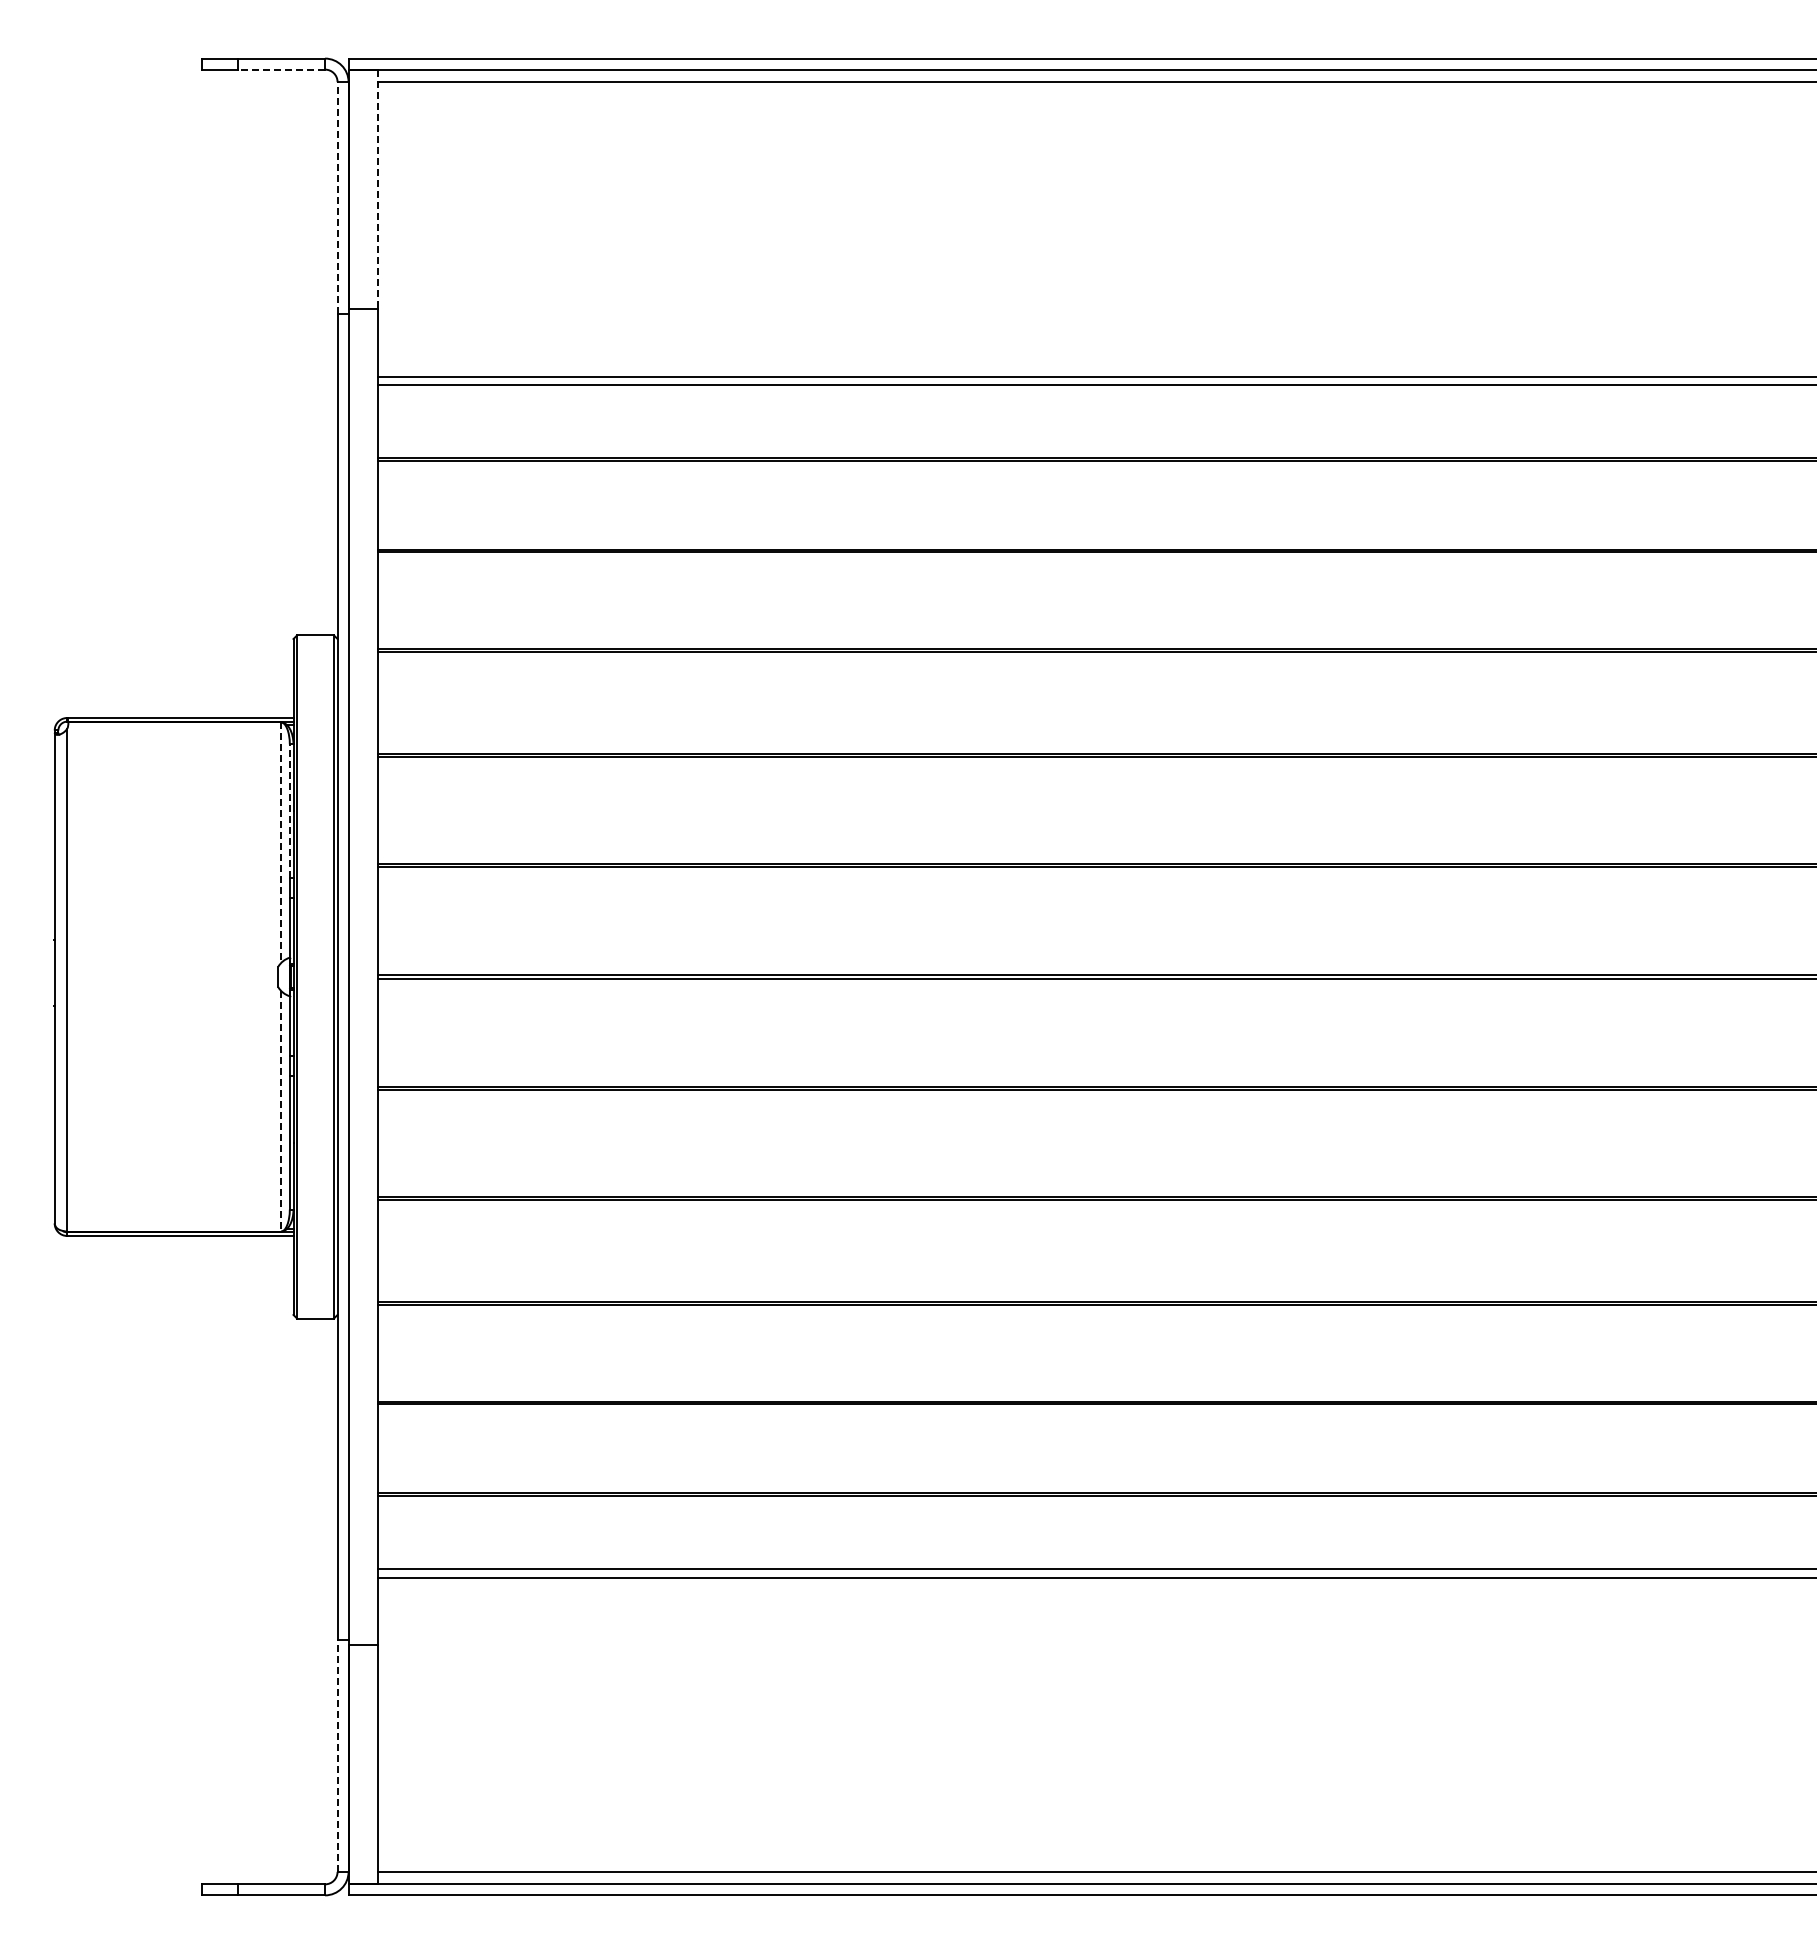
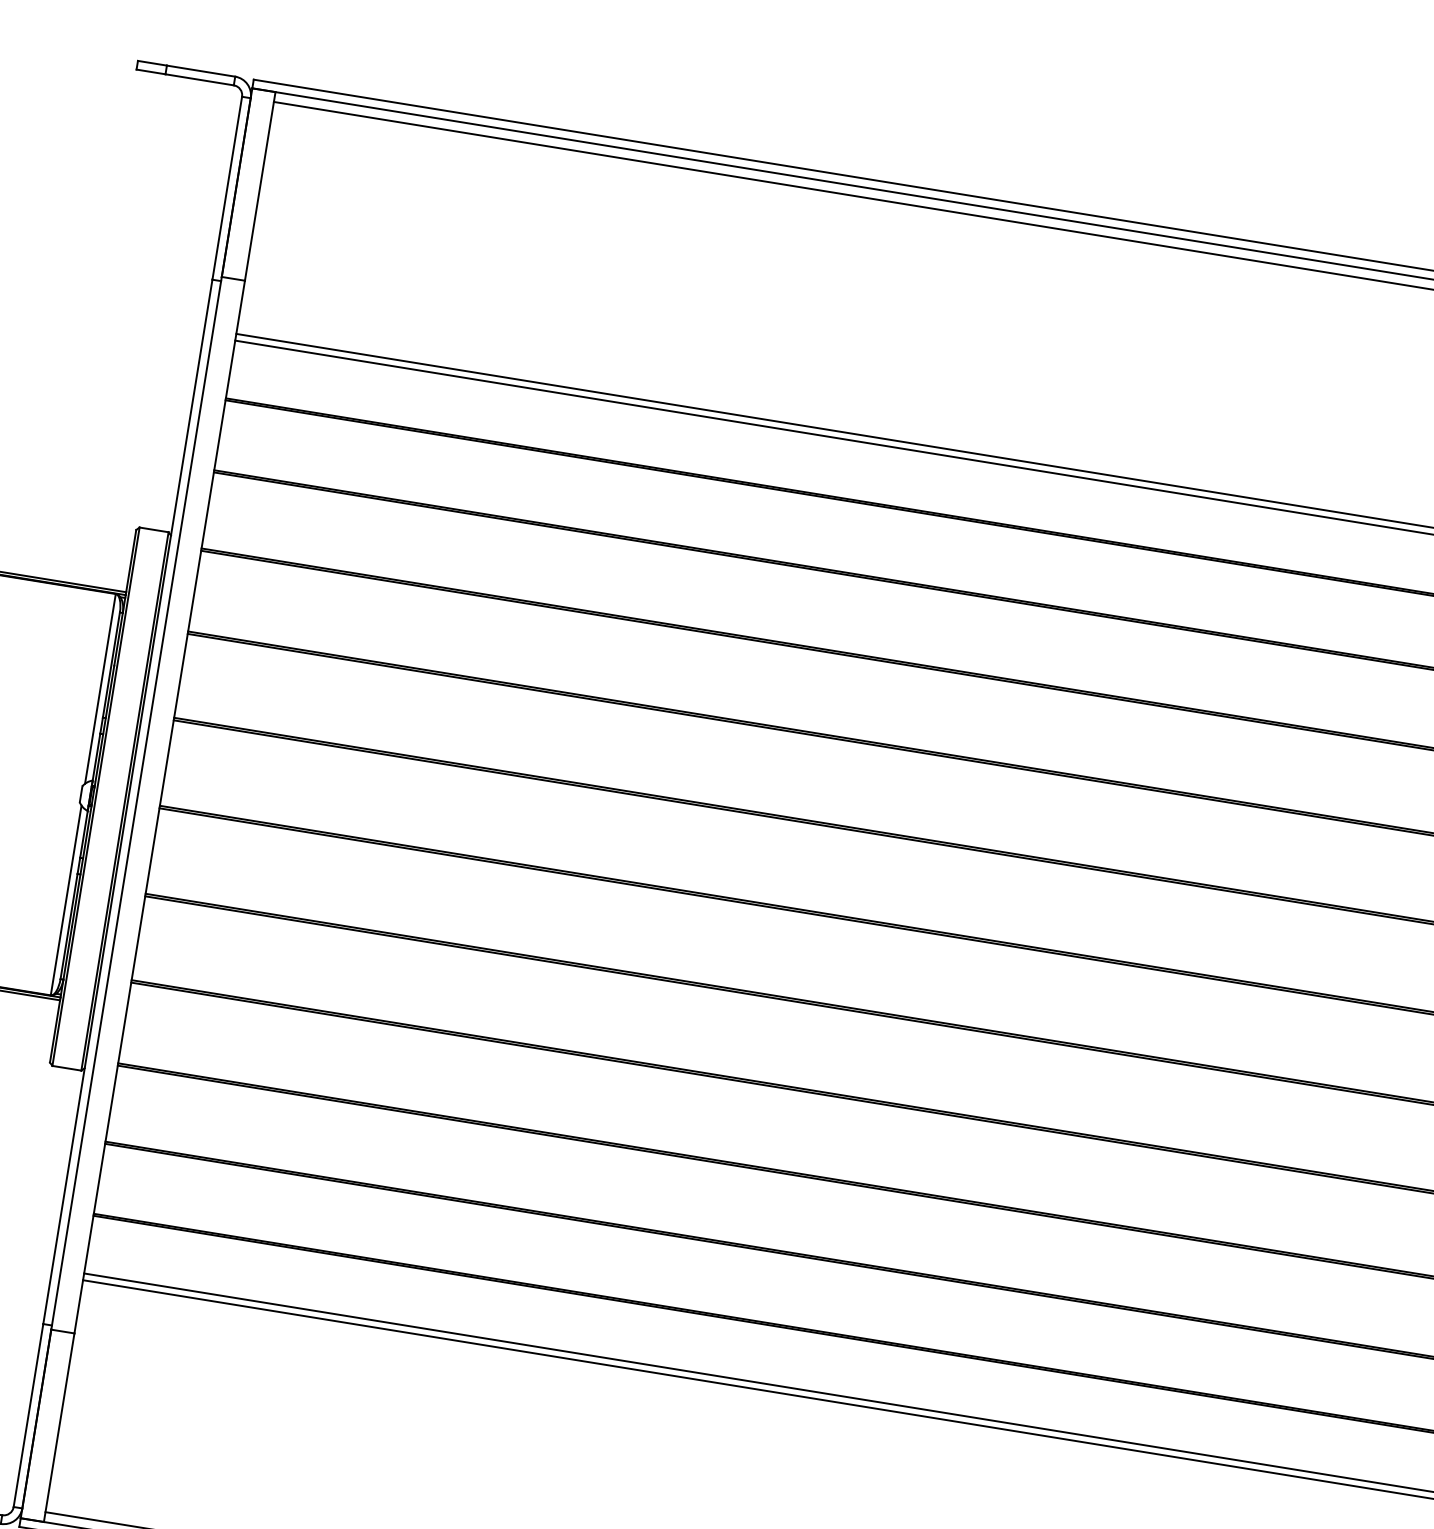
line: (281, 69) -> (199, 79), dashed -> solid
line: (377, 189) -> (259, 186), dashed -> solid
line: (337, 197) -> (227, 187), dashed -> solid
line: (289, 811) -> (111, 665), dashed -> solid
line: (281, 843) -> (100, 689), dashed -> solid
line: (281, 1111) -> (66, 900), dashed -> solid
line: (337, 1755) -> (28, 1415), dashed -> solid

